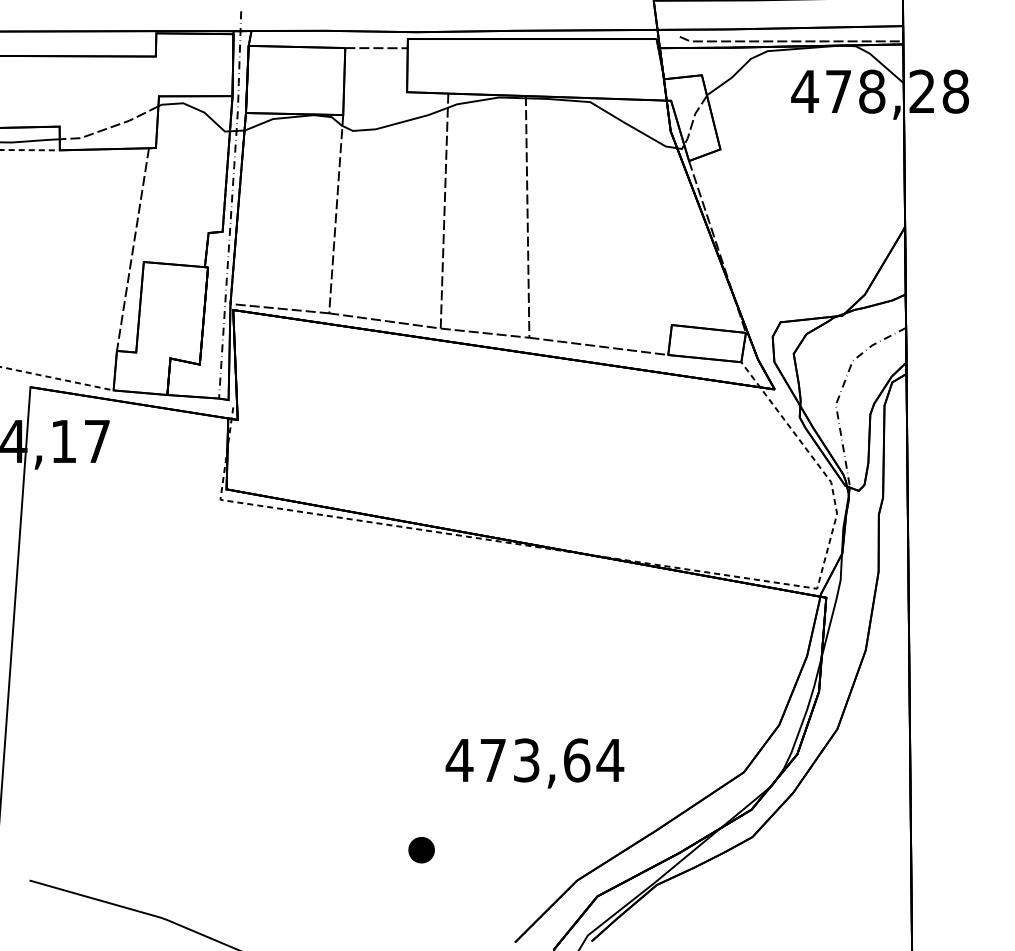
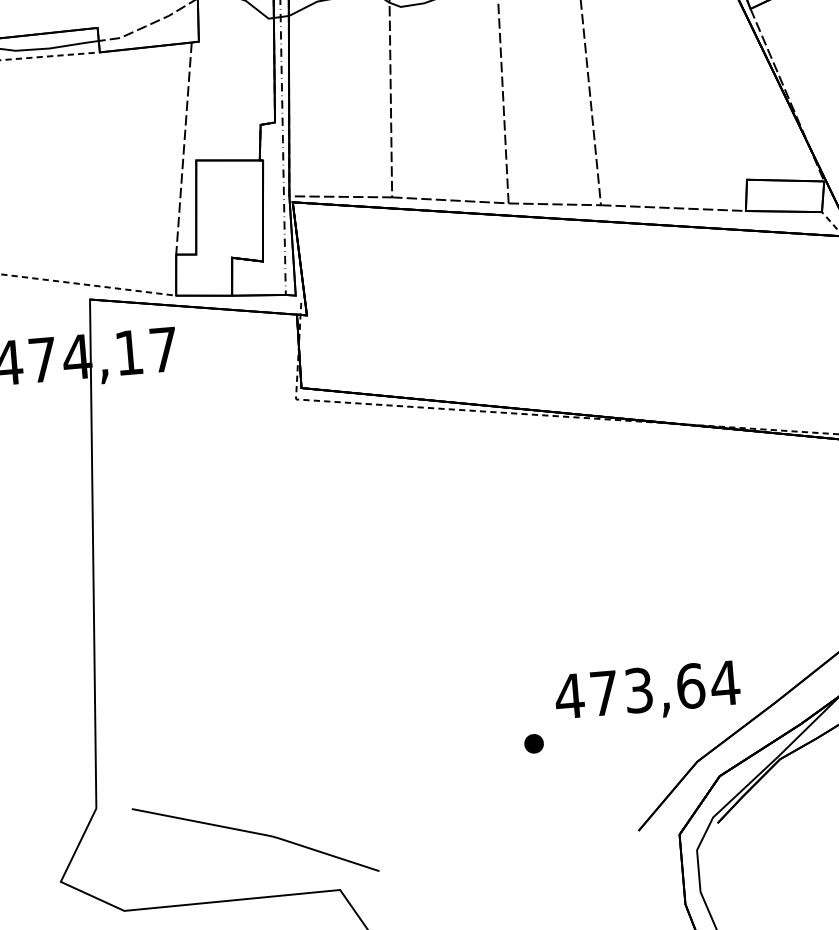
text: (534, 763) -> (647, 692), moved
part: (421, 850) -> (534, 744), size x0.71

